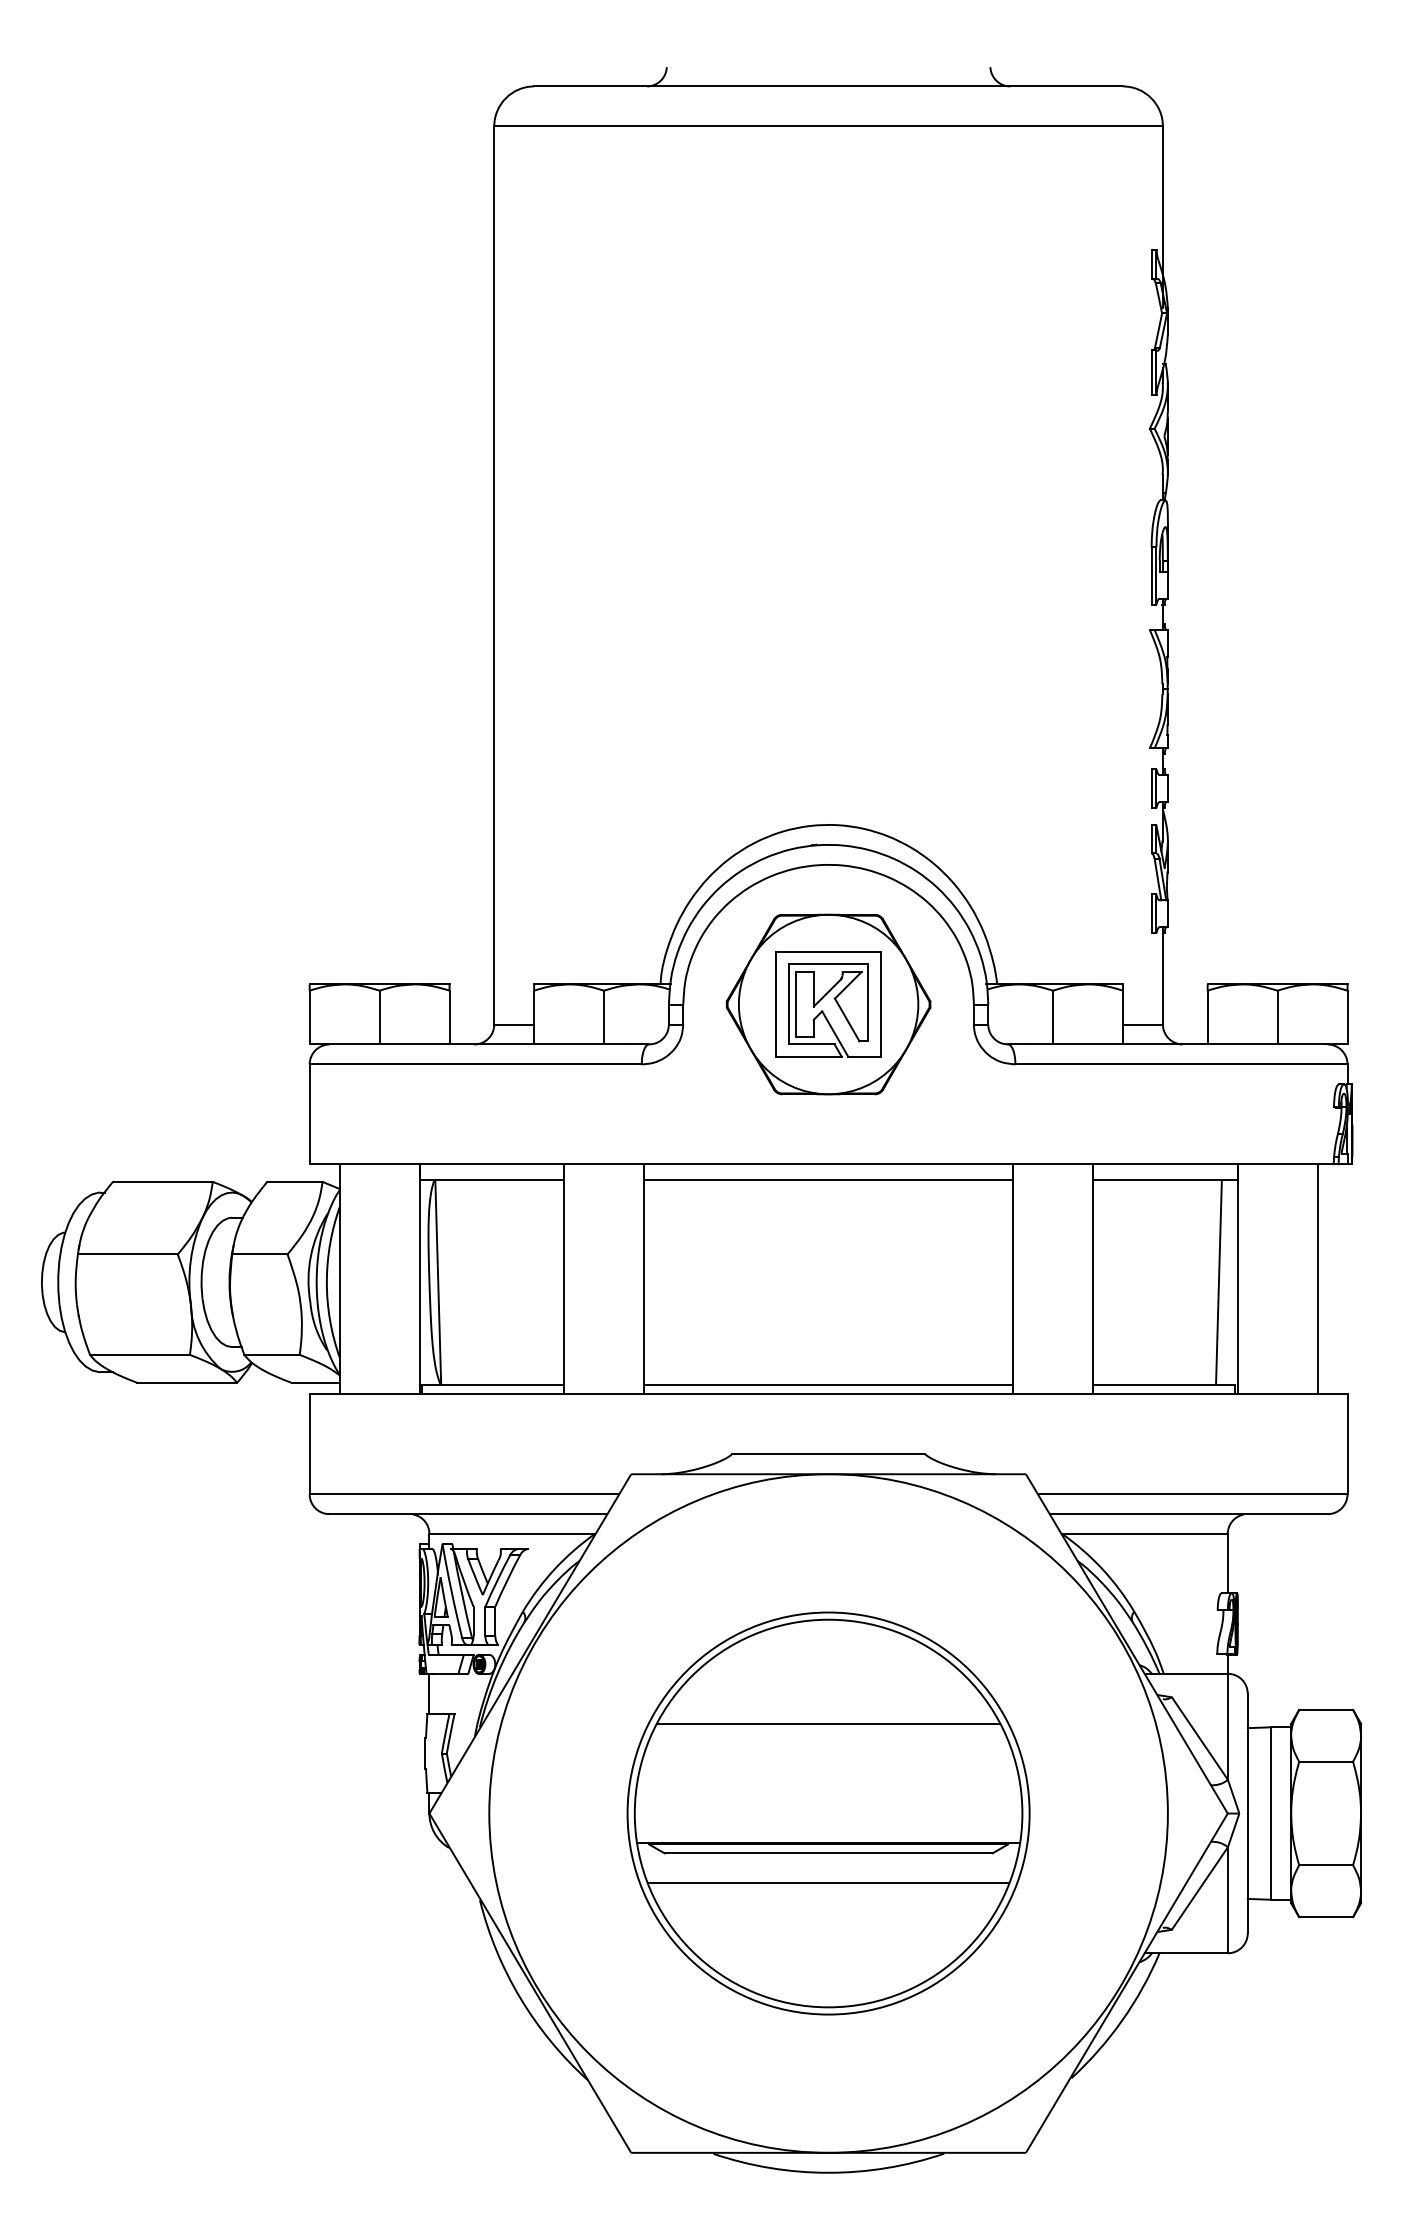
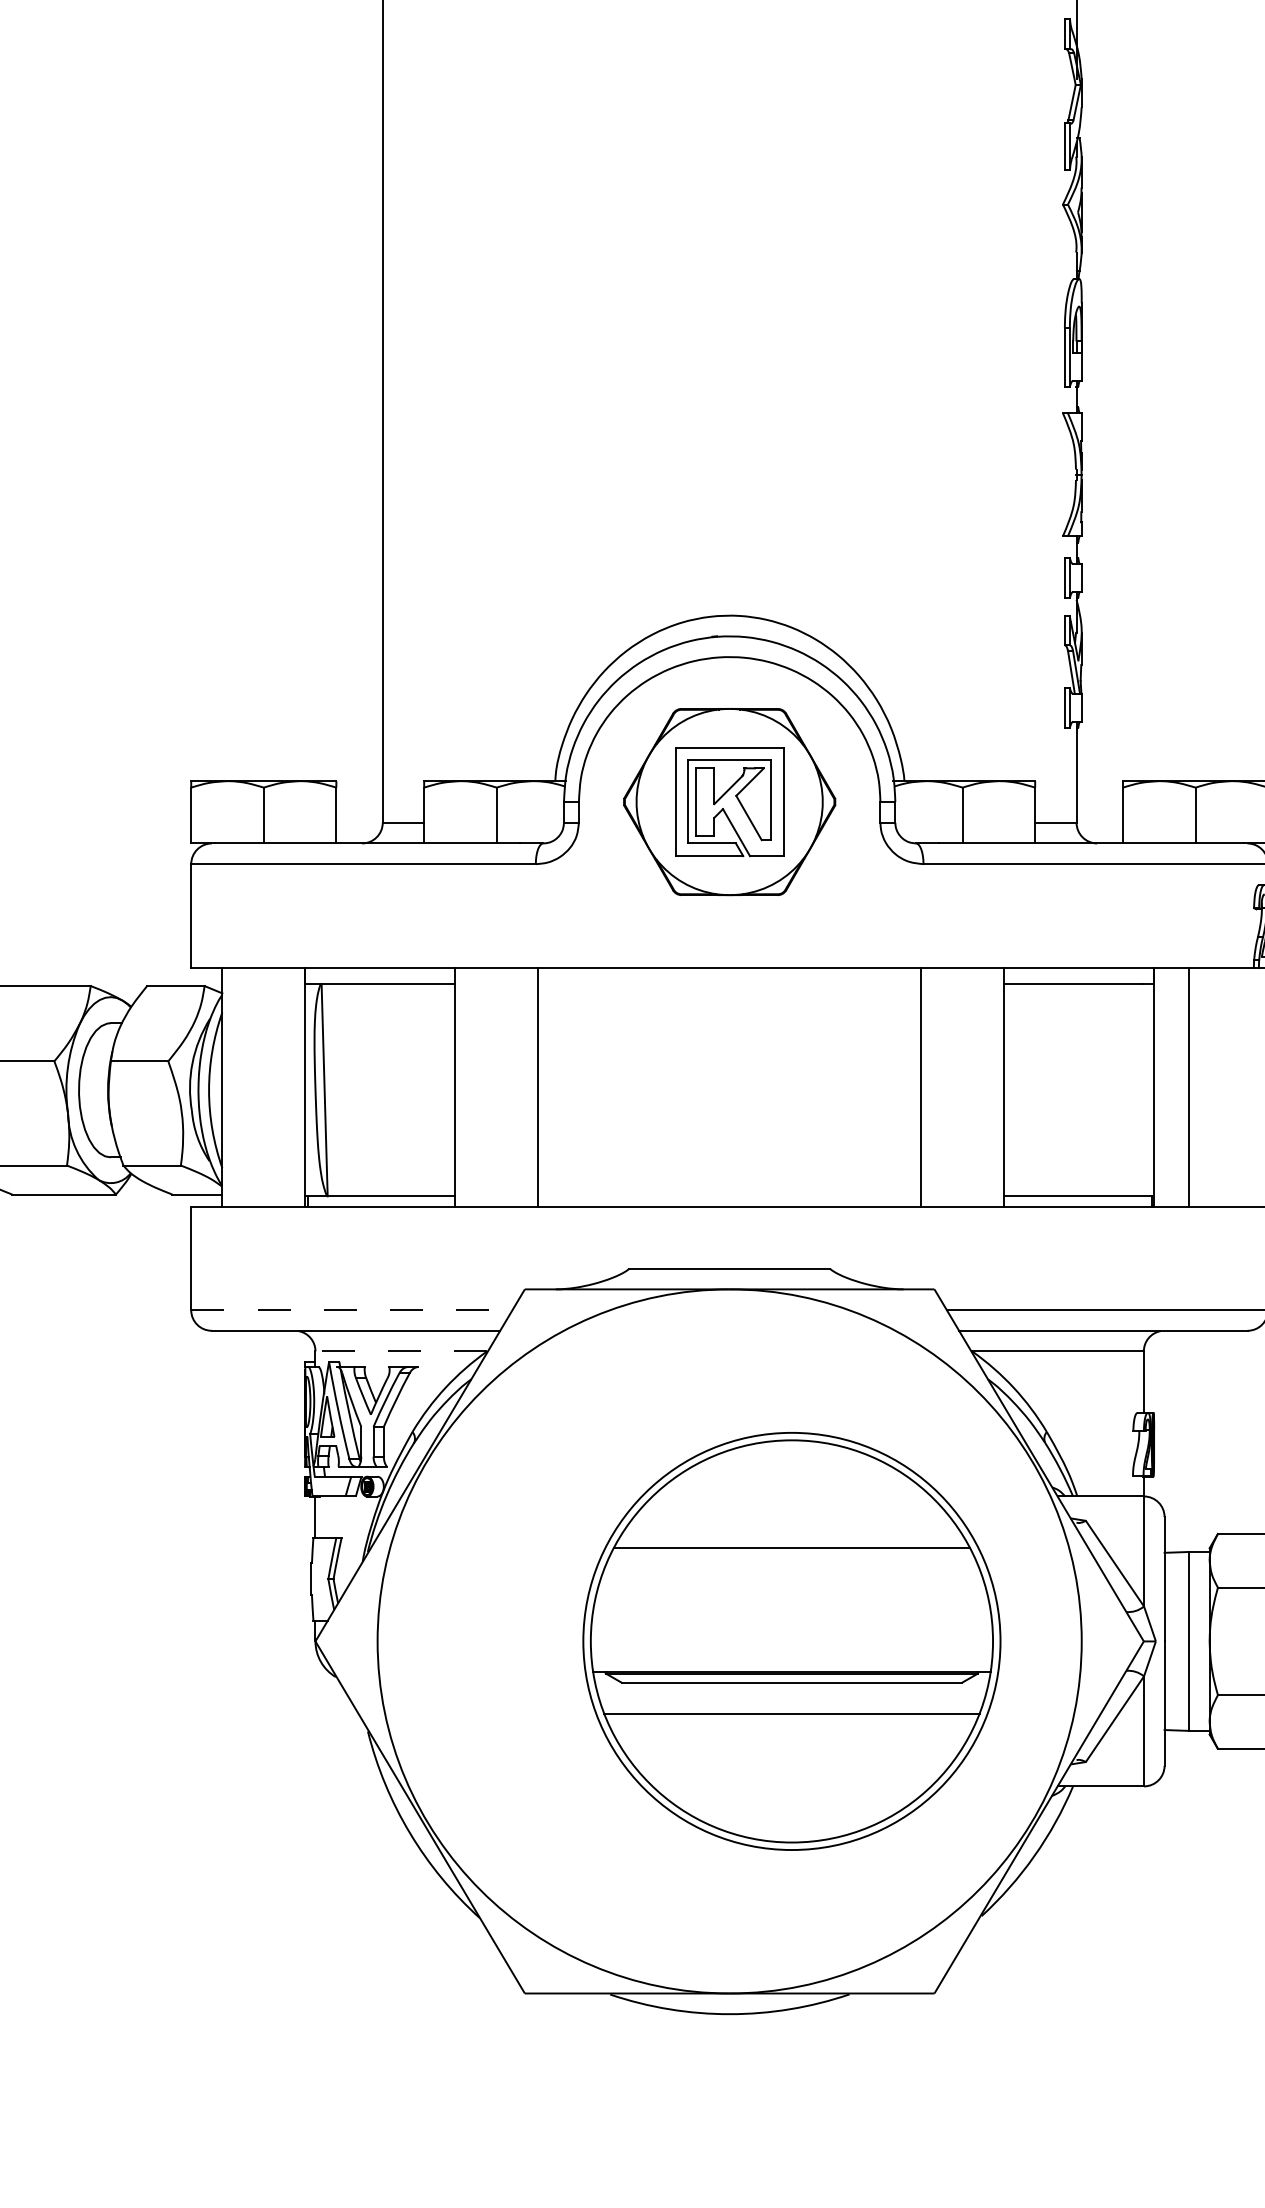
line: (828, 1180) -> (729, 984), removed
line: (1317, 1279) -> (1189, 1087), moved
line: (1218, 1282) -> (1134, 1090), removed
line: (828, 1384) -> (729, 1196), removed
line: (464, 1494) -> (351, 1310), solid -> dashed
line: (512, 1533) -> (401, 1350), solid -> dashed
part: (828, 1813) -> (791, 1641), moved

